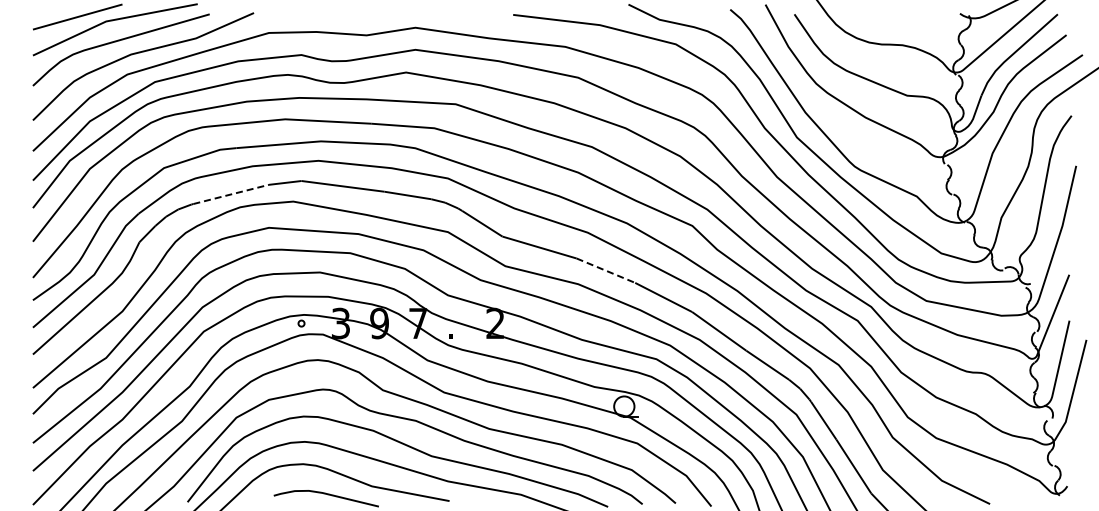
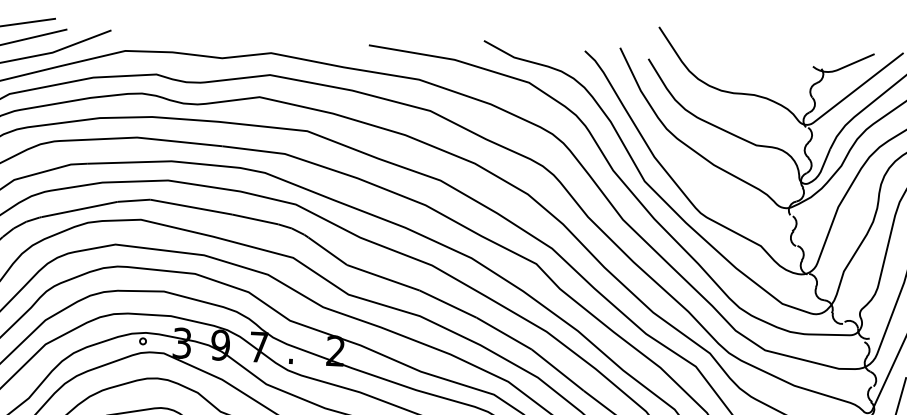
line: (231, 194) -> (79, 209), dashed -> solid
line: (605, 270) -> (447, 303), dashed -> solid

